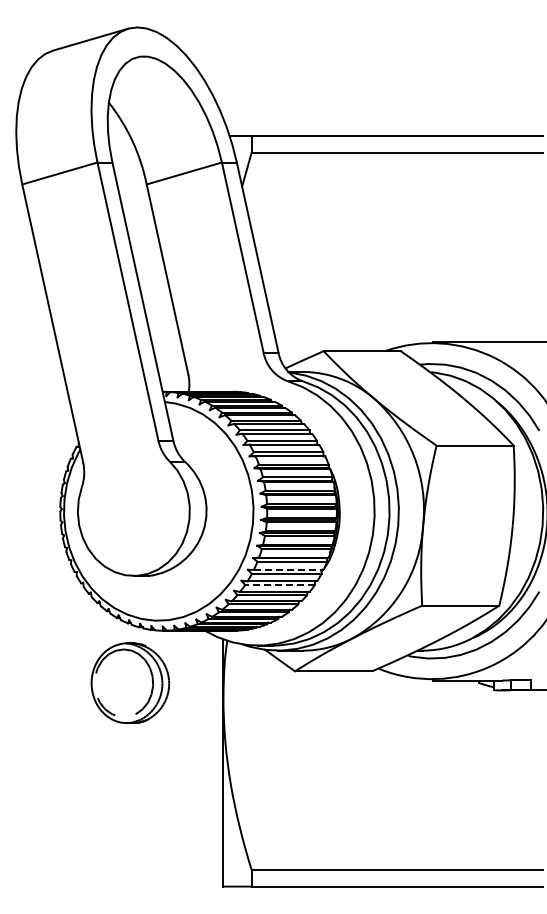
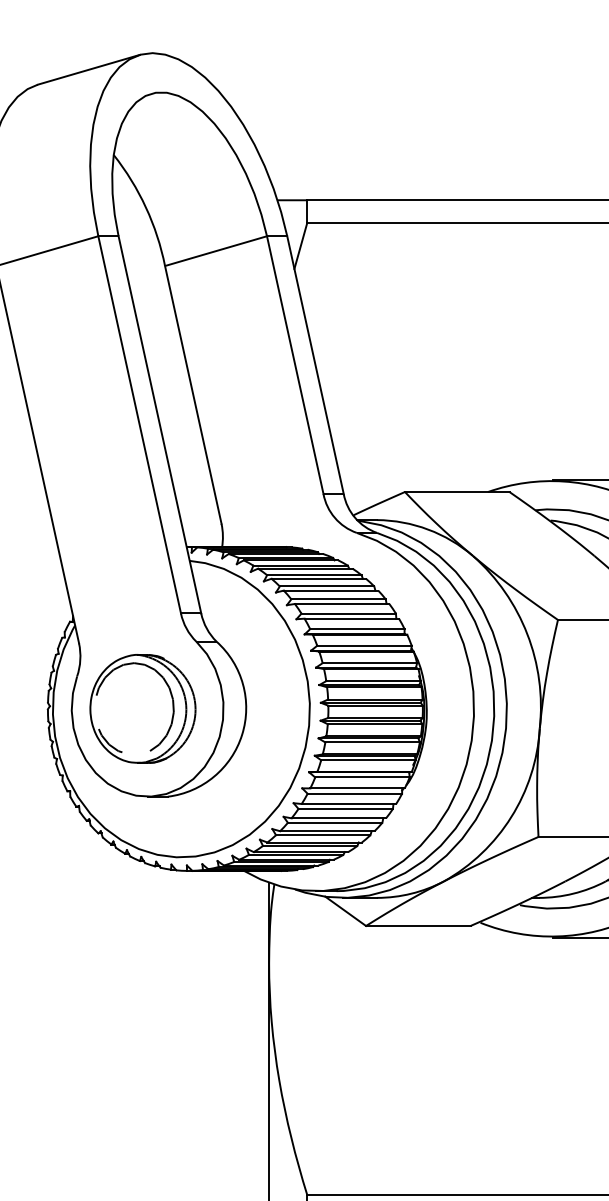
line: (288, 569) -> (357, 787), dashed -> solid
line: (279, 585) -> (345, 809), dashed -> solid
part: (130, 682) -> (143, 707), moved

